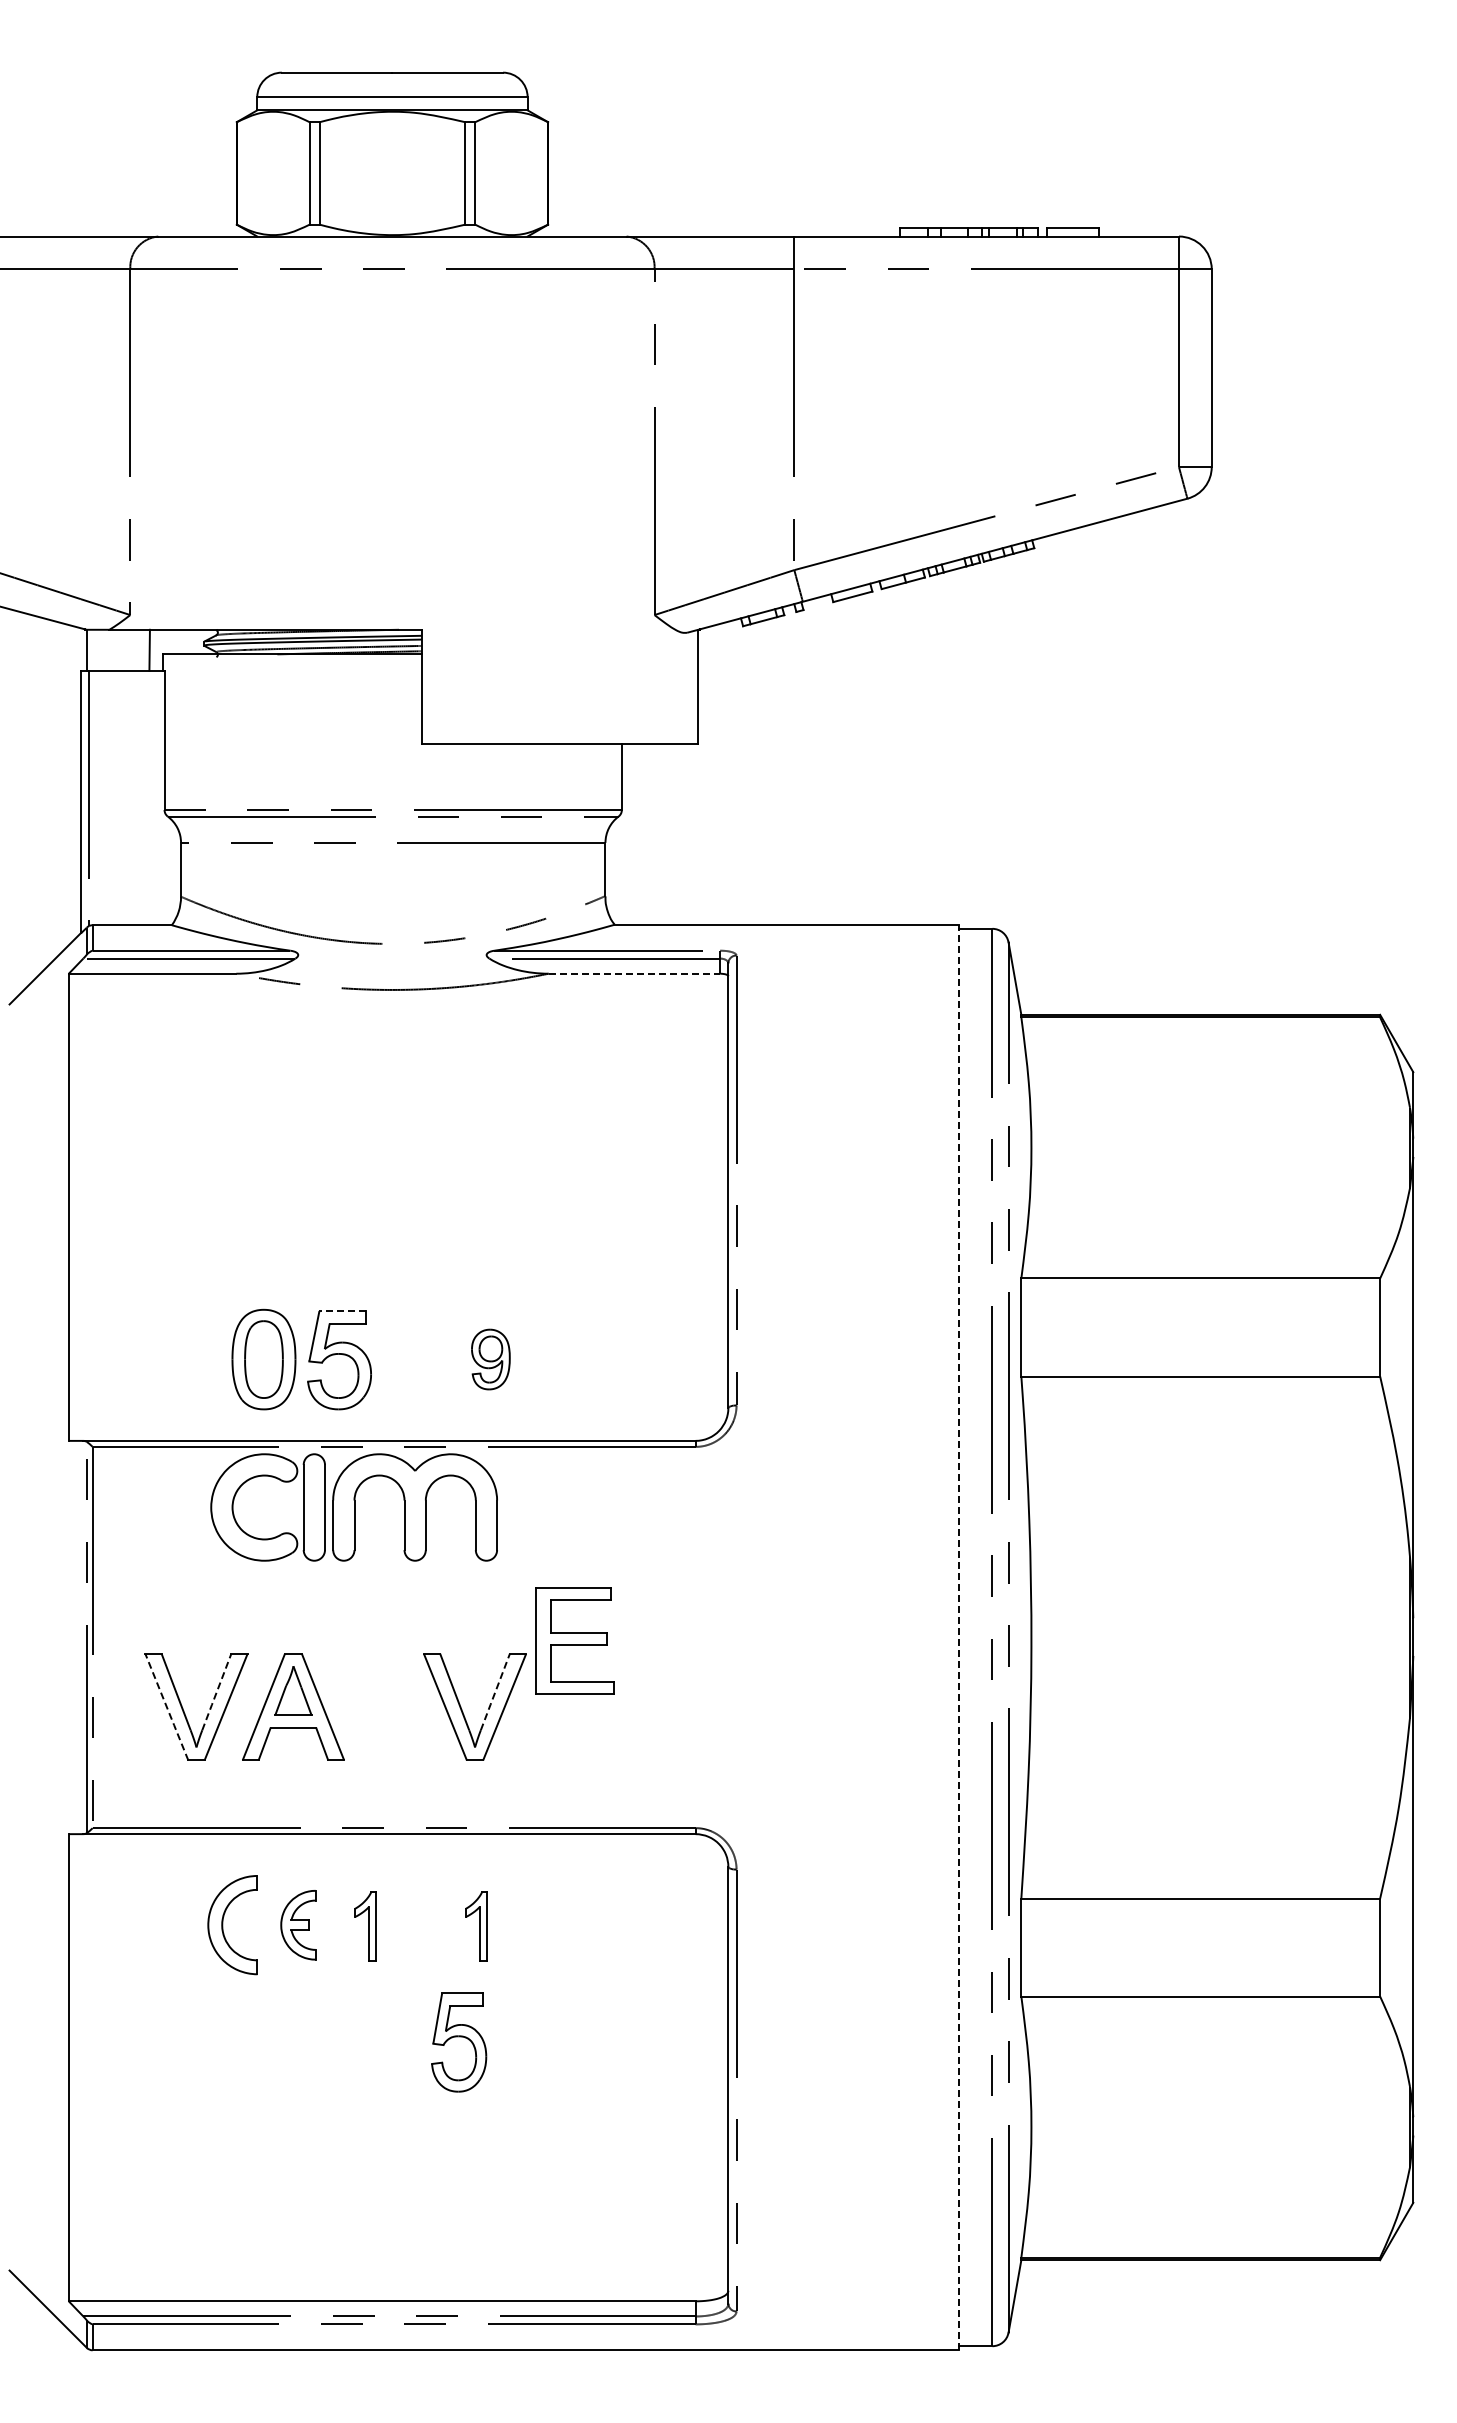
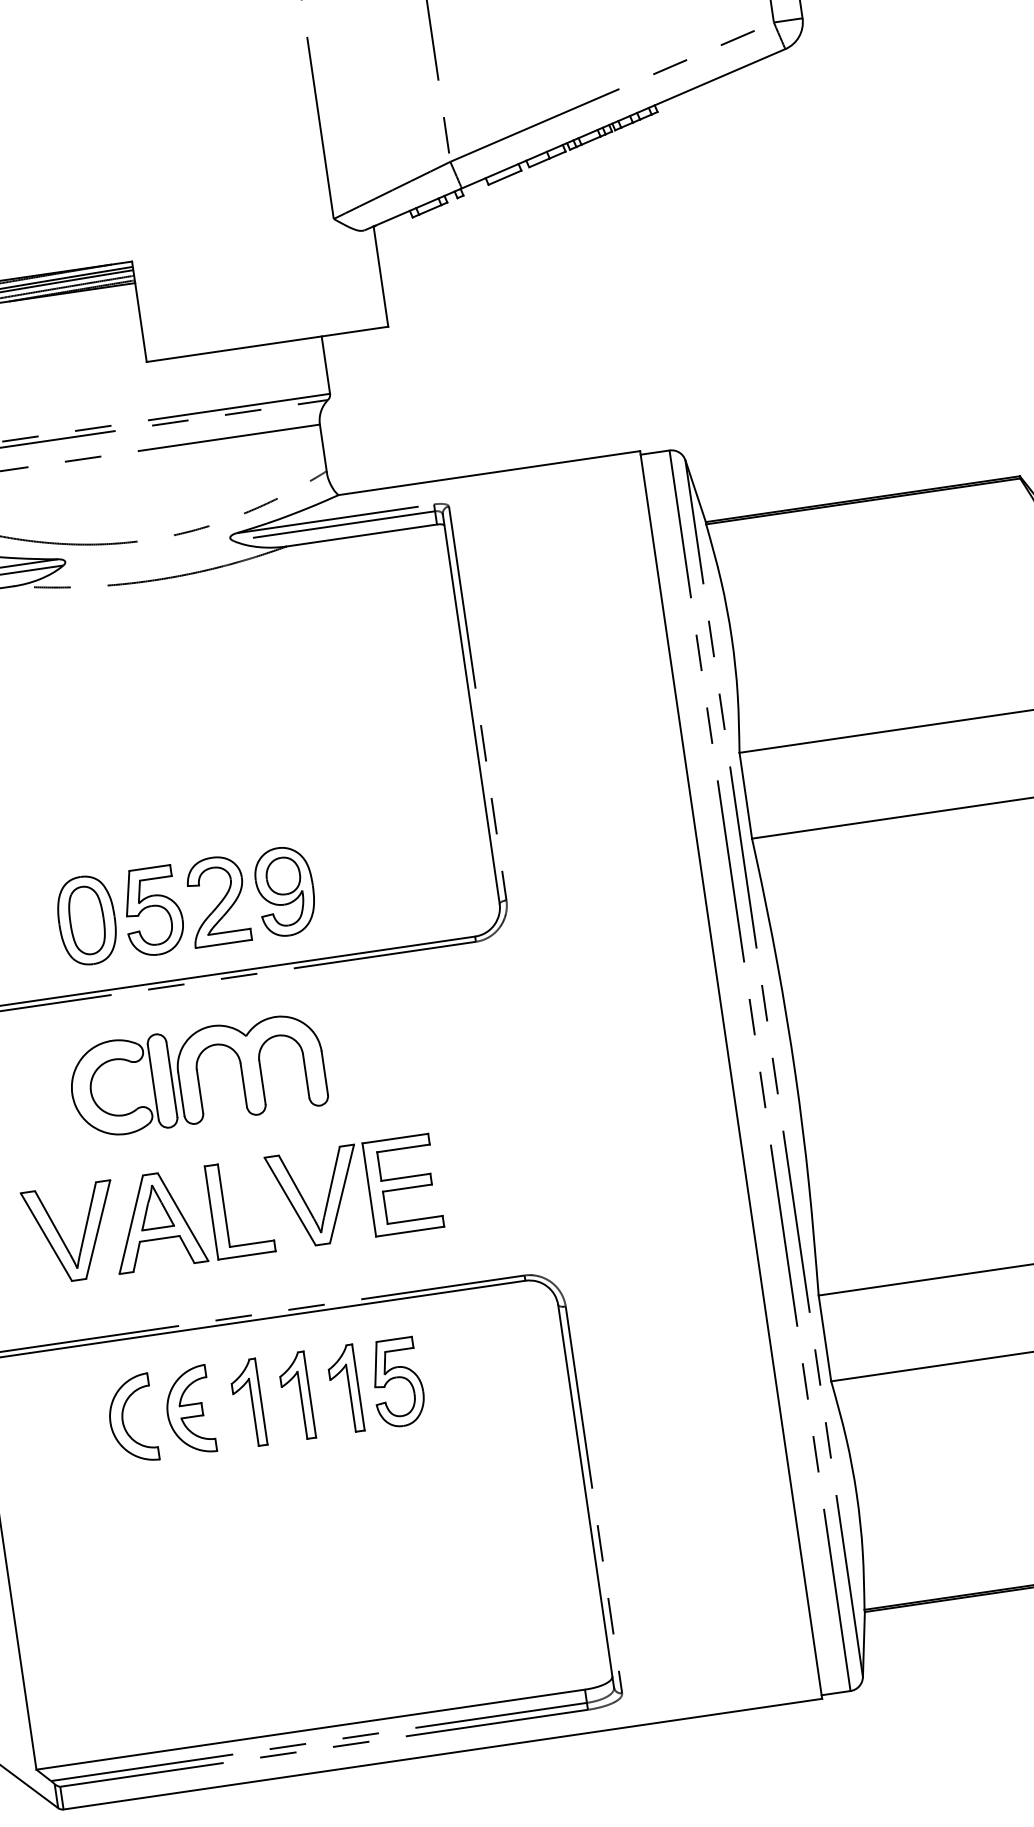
line: (634, 973) -> (362, 535), dashed -> solid
line: (342, 1311) -> (149, 868), dashed -> solid
part: (412, 1358) -> (216, 900), added
part: (490, 1359) -> (285, 891), size x1.67
part: (353, 1507) -> (196, 1076), moved
line: (959, 1637) -> (731, 1074), dashed -> solid
part: (574, 1640) -> (403, 1184), moved
line: (216, 1692) -> (87, 1217), dashed -> solid
line: (495, 1692) -> (332, 1182), dashed -> solid
line: (166, 1706) -> (45, 1236), dashed -> solid
part: (371, 1706) -> (225, 1210), added
part: (298, 1925) -> (189, 1411), size x1.43
part: (365, 1925) -> (248, 1402), size x1.43
part: (420, 1925) -> (296, 1395), added
part: (475, 1925) -> (344, 1388), size x1.43
part: (459, 2042) -> (398, 1382), moved

